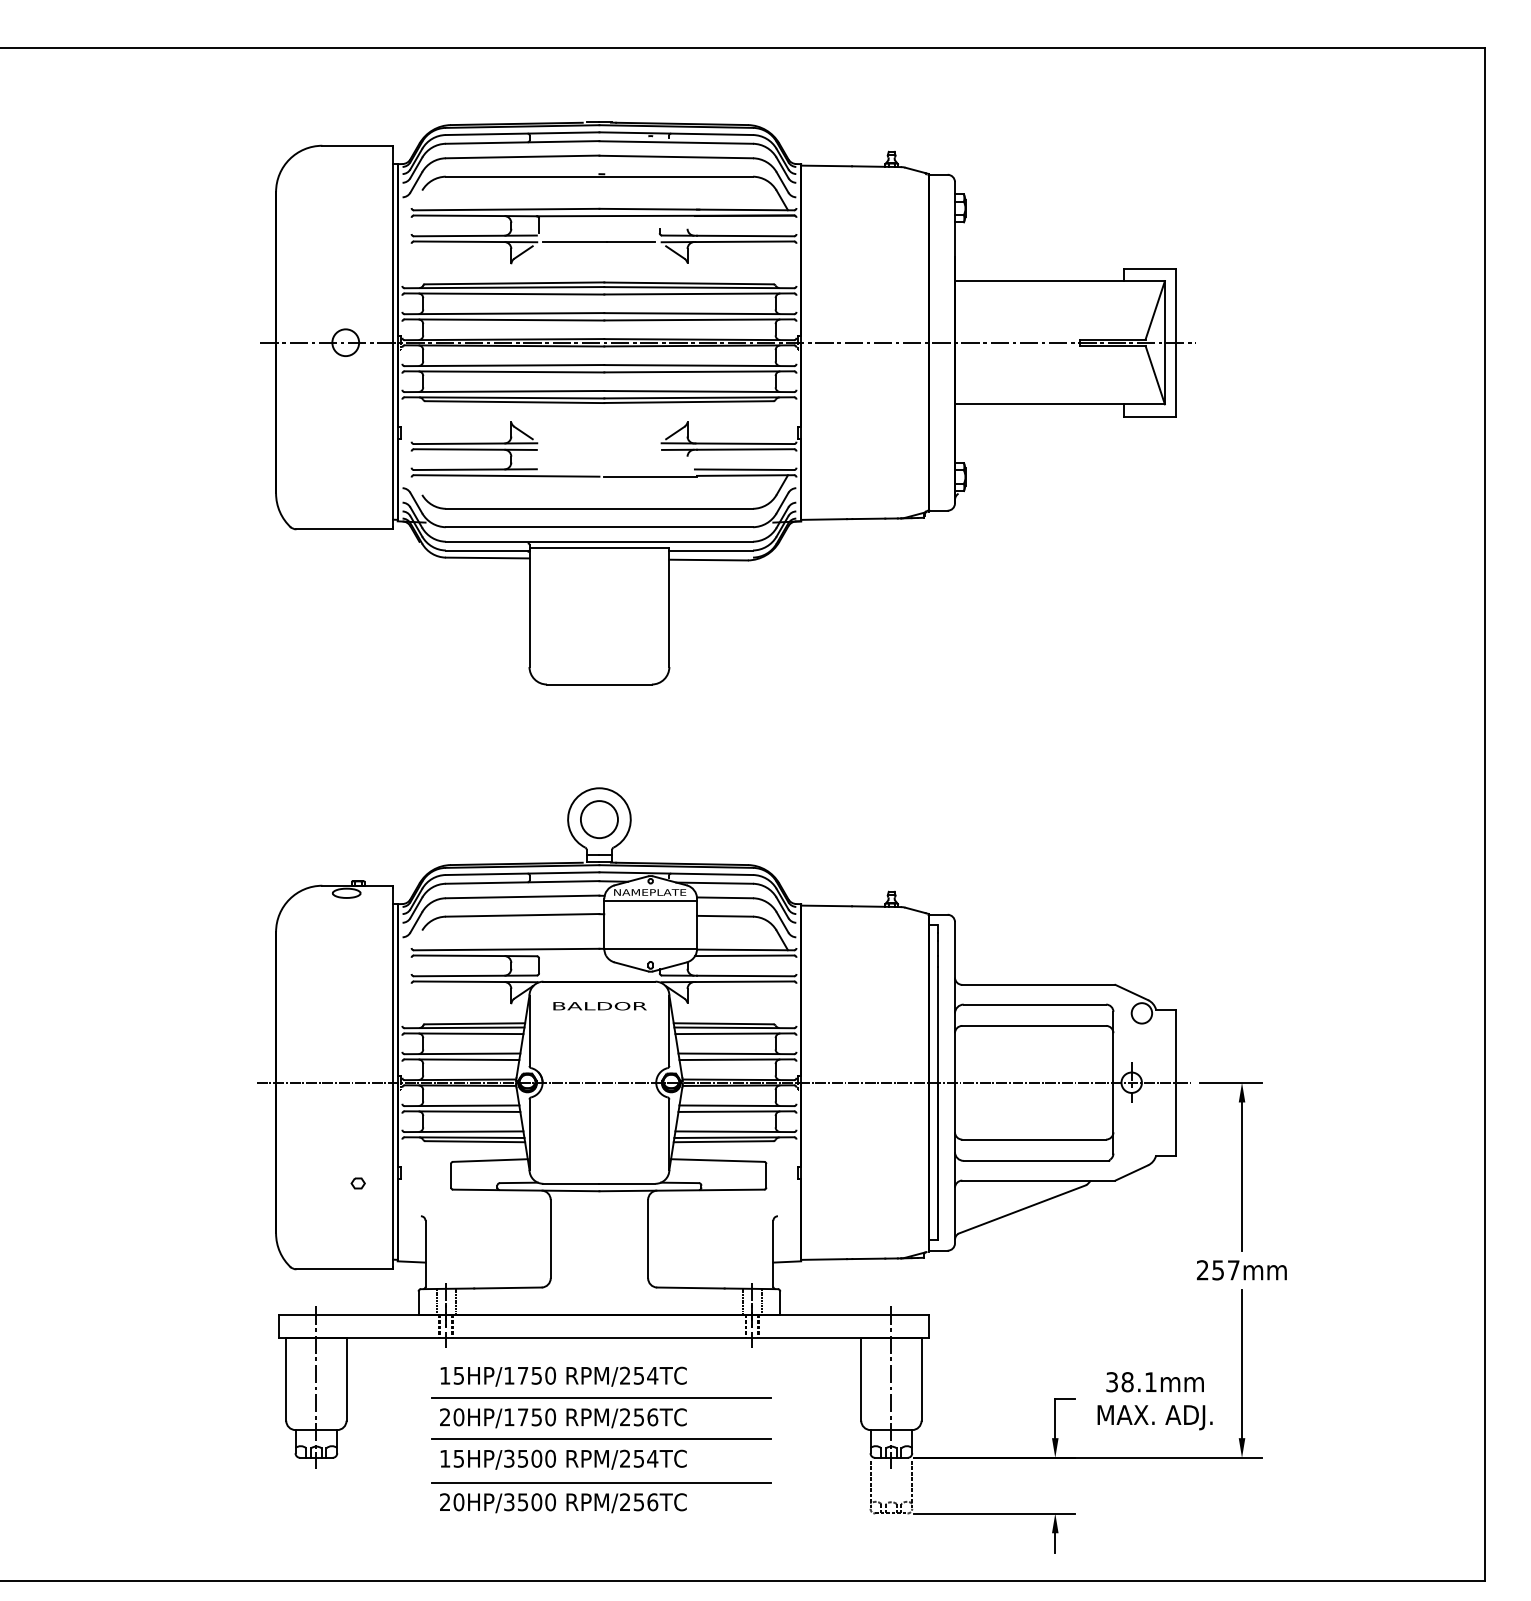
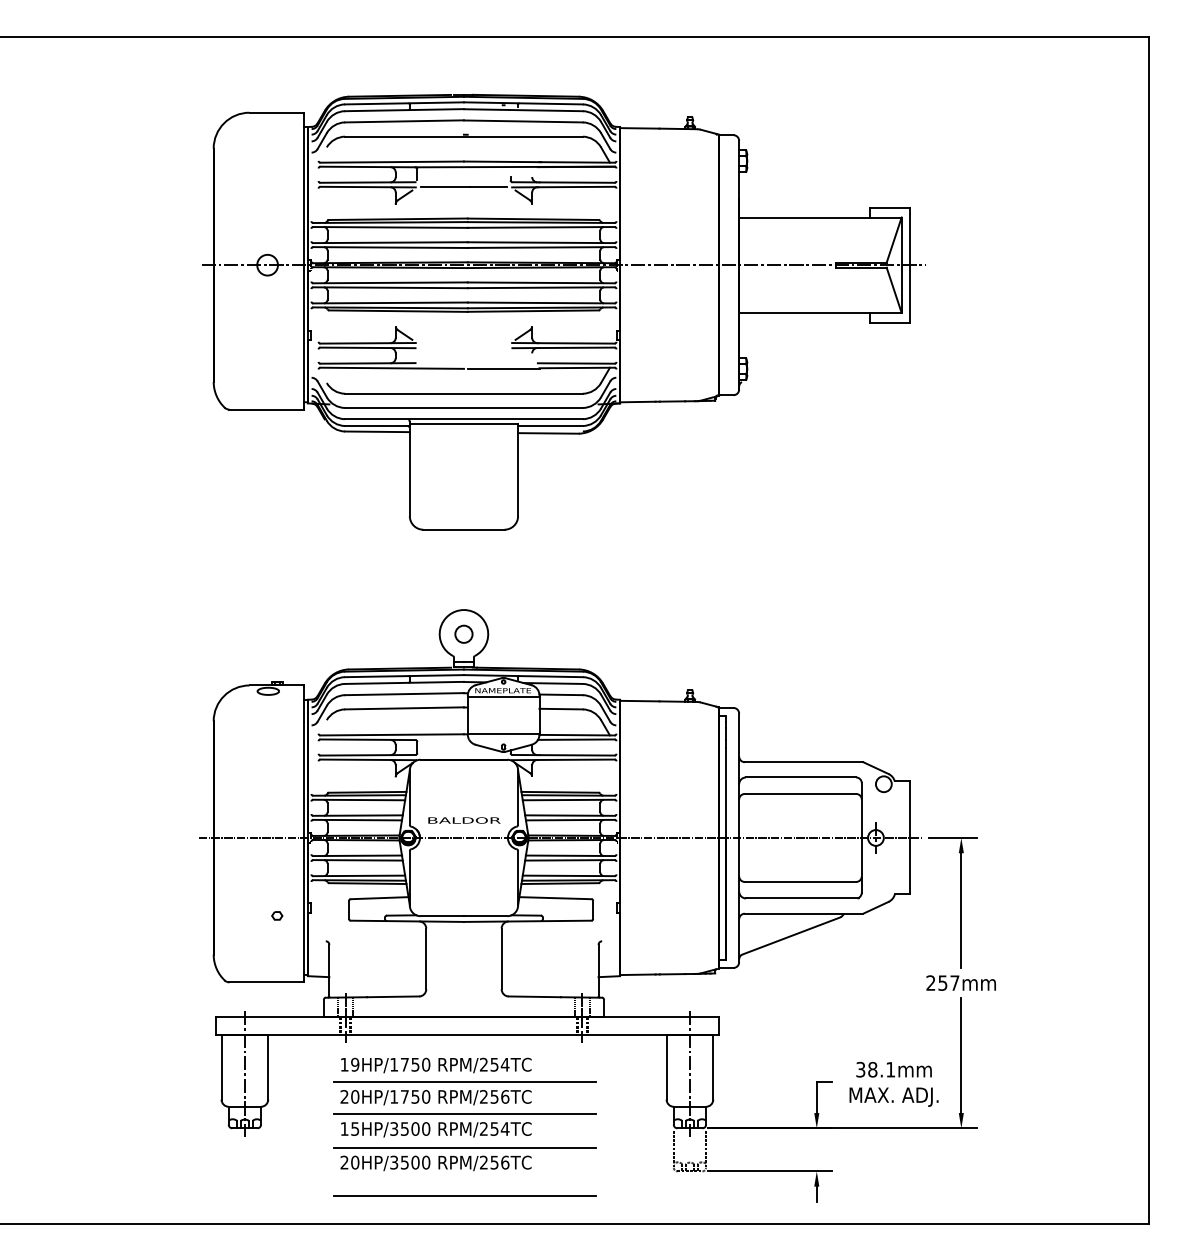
circle: (598, 819) -> (463, 634), size x0.6
text: (599, 1006) -> (464, 820), moved
text: (458, 1375) -> (354, 1064), 15HP/1750 -> 19HP/1750
line: (601, 1544) -> (465, 1195), added

